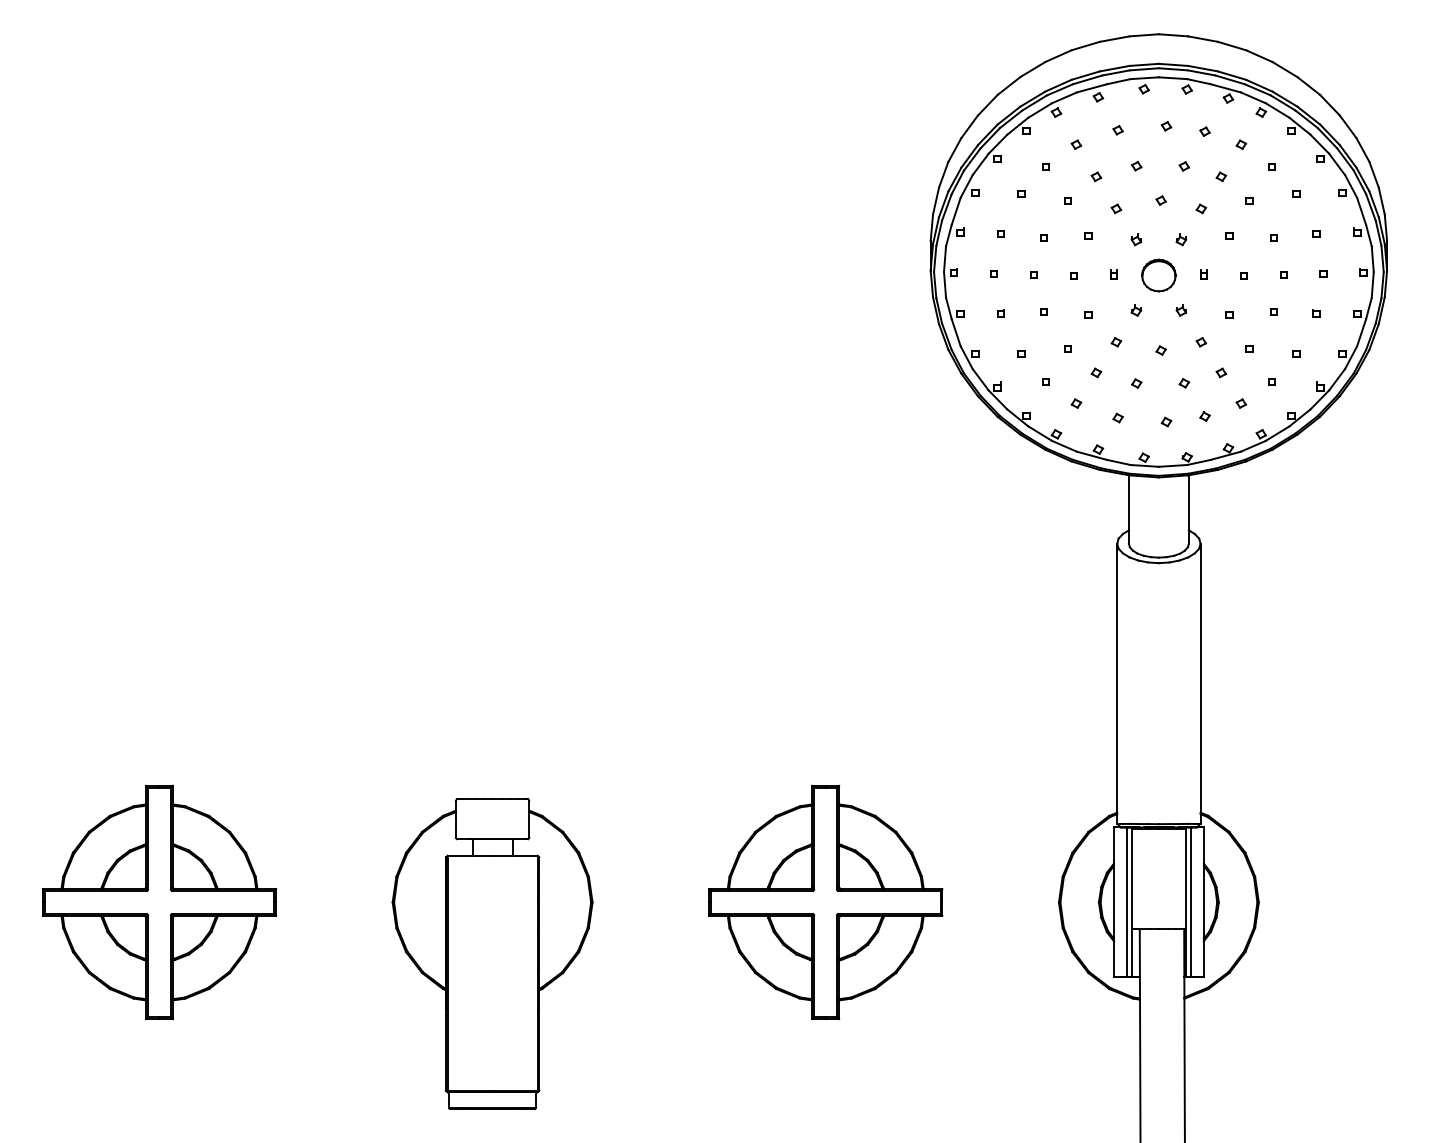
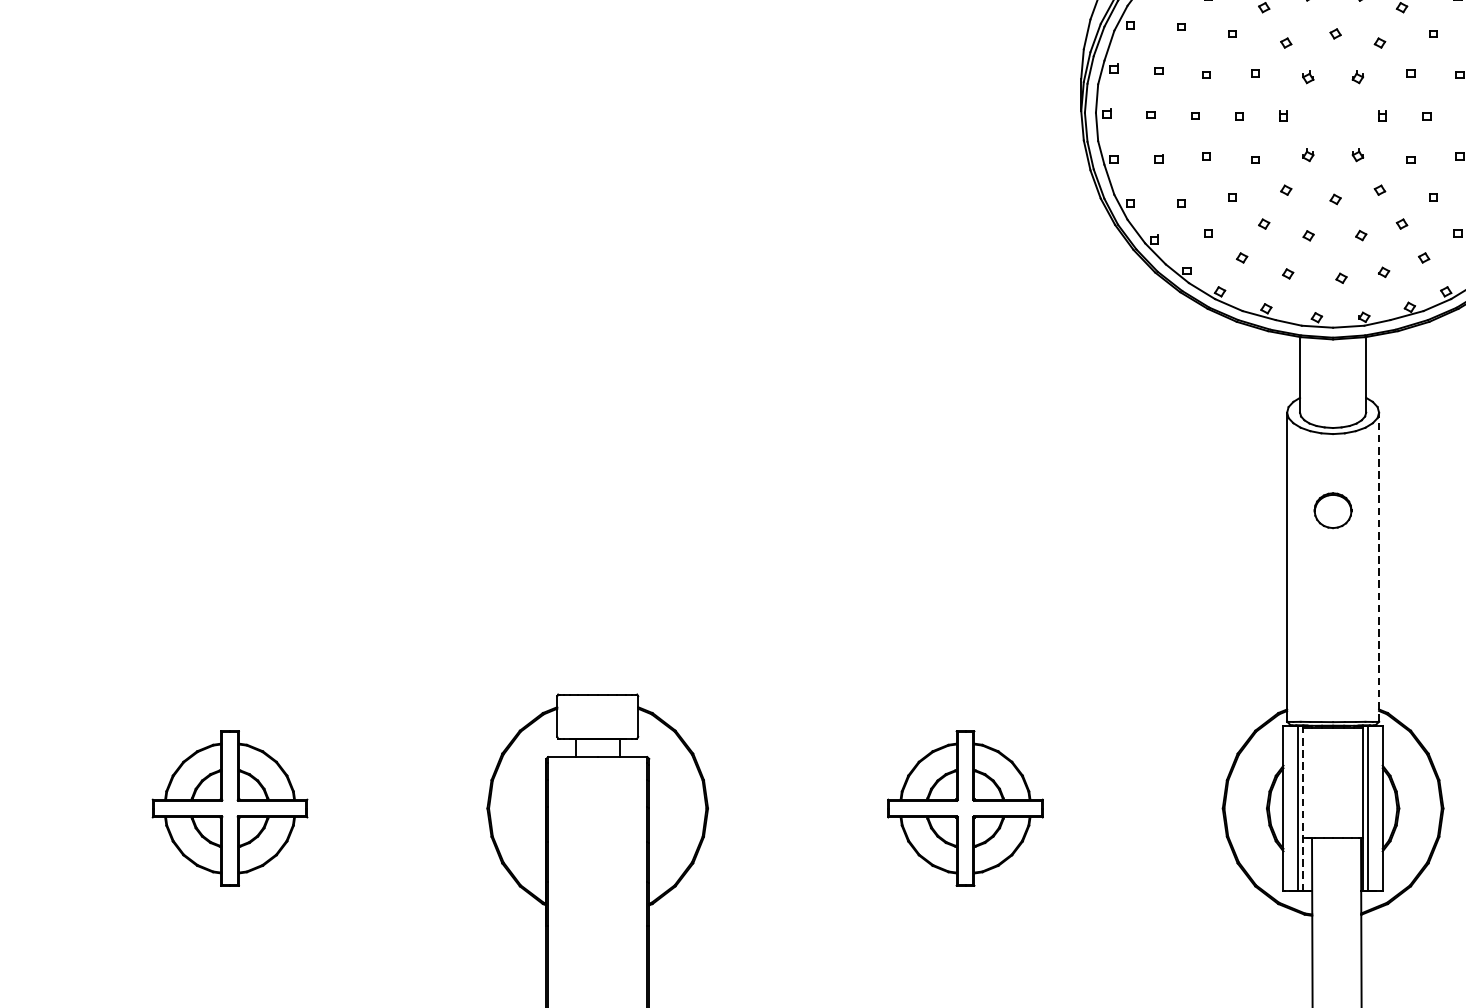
part: (1158, 275) -> (1332, 510), moved
line: (1200, 683) -> (1379, 566), solid -> dashed
part: (159, 902) -> (230, 808), size x0.6
part: (825, 902) -> (965, 808), size x0.6
line: (1131, 902) -> (1302, 808), solid -> dashed

